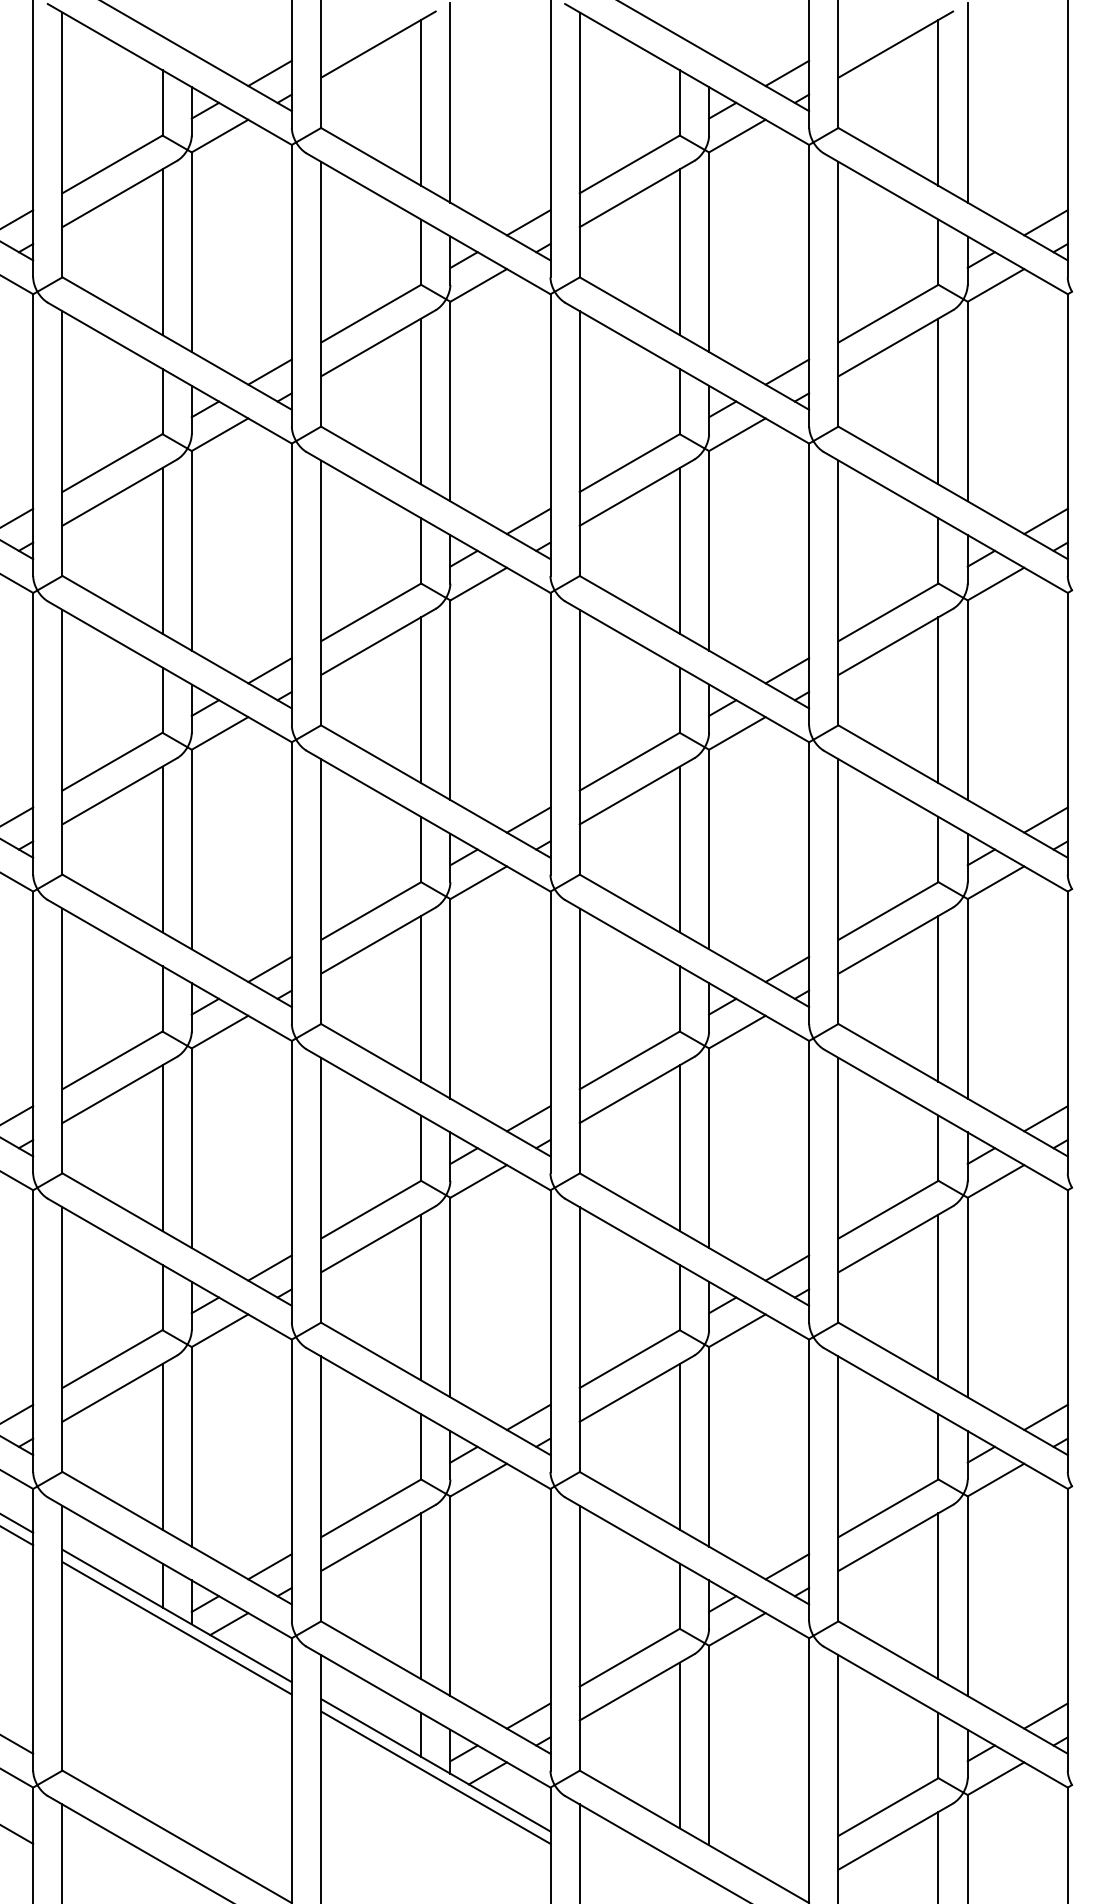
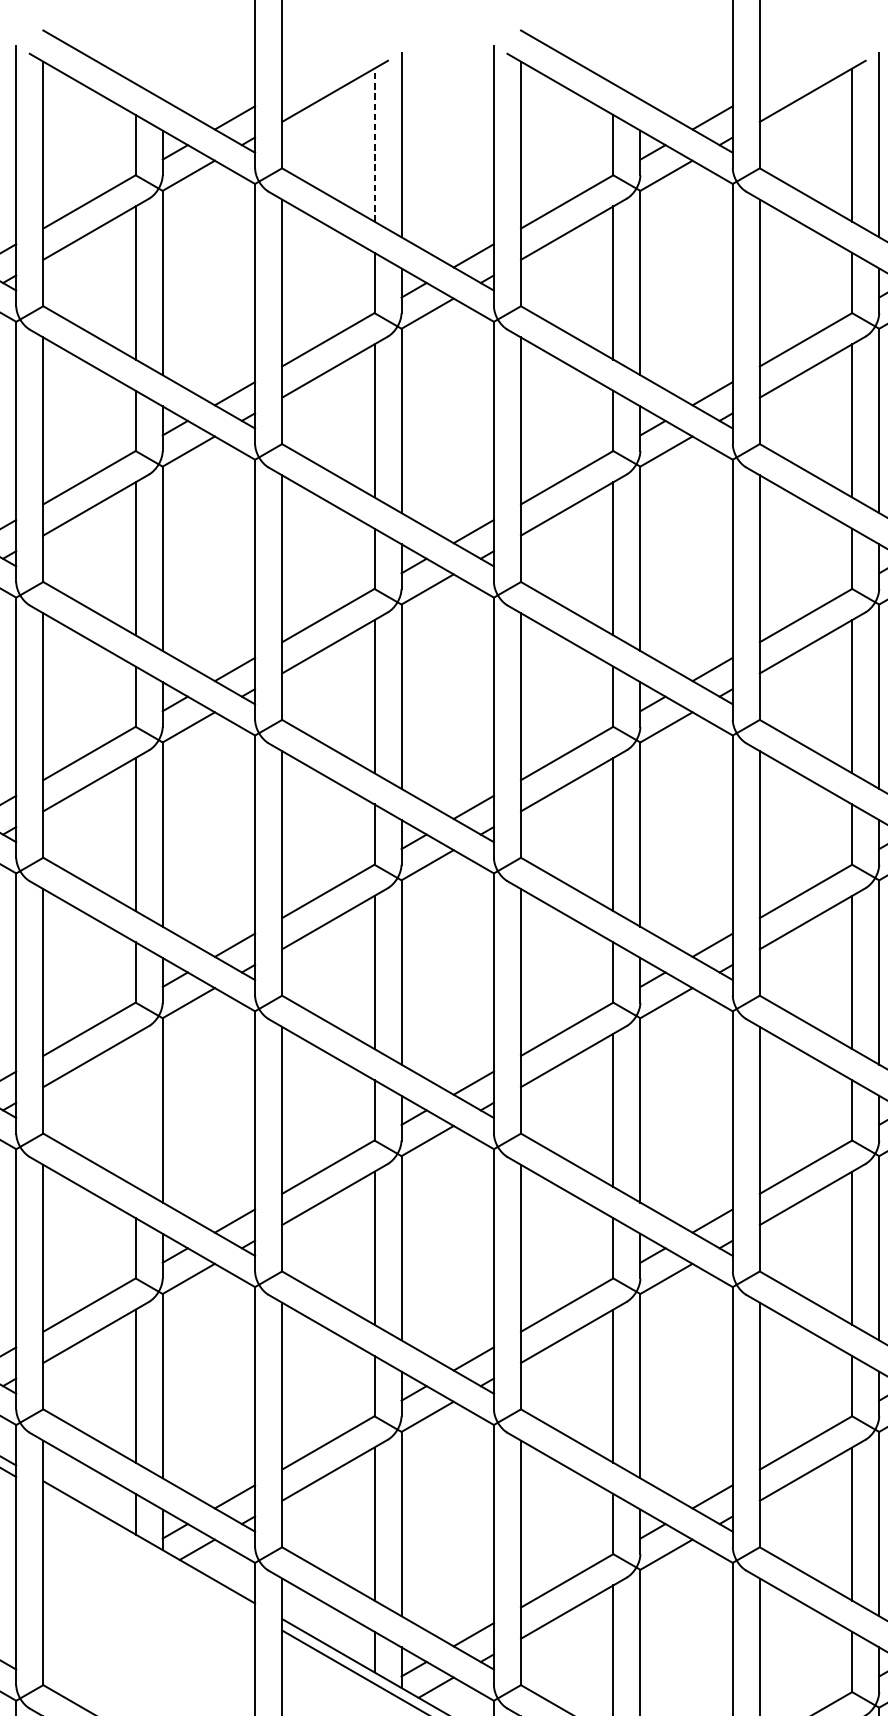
line: (421, 102) -> (374, 144), solid -> dashed
line: (162, 1148) -> (135, 1110), removed
line: (176, 1628) -> (148, 1553), removed

